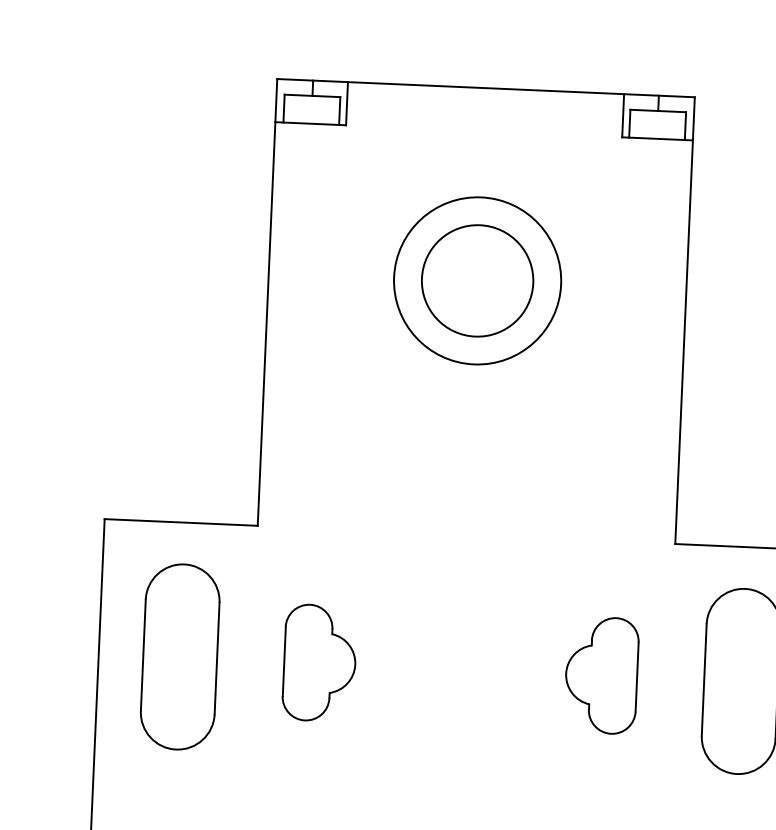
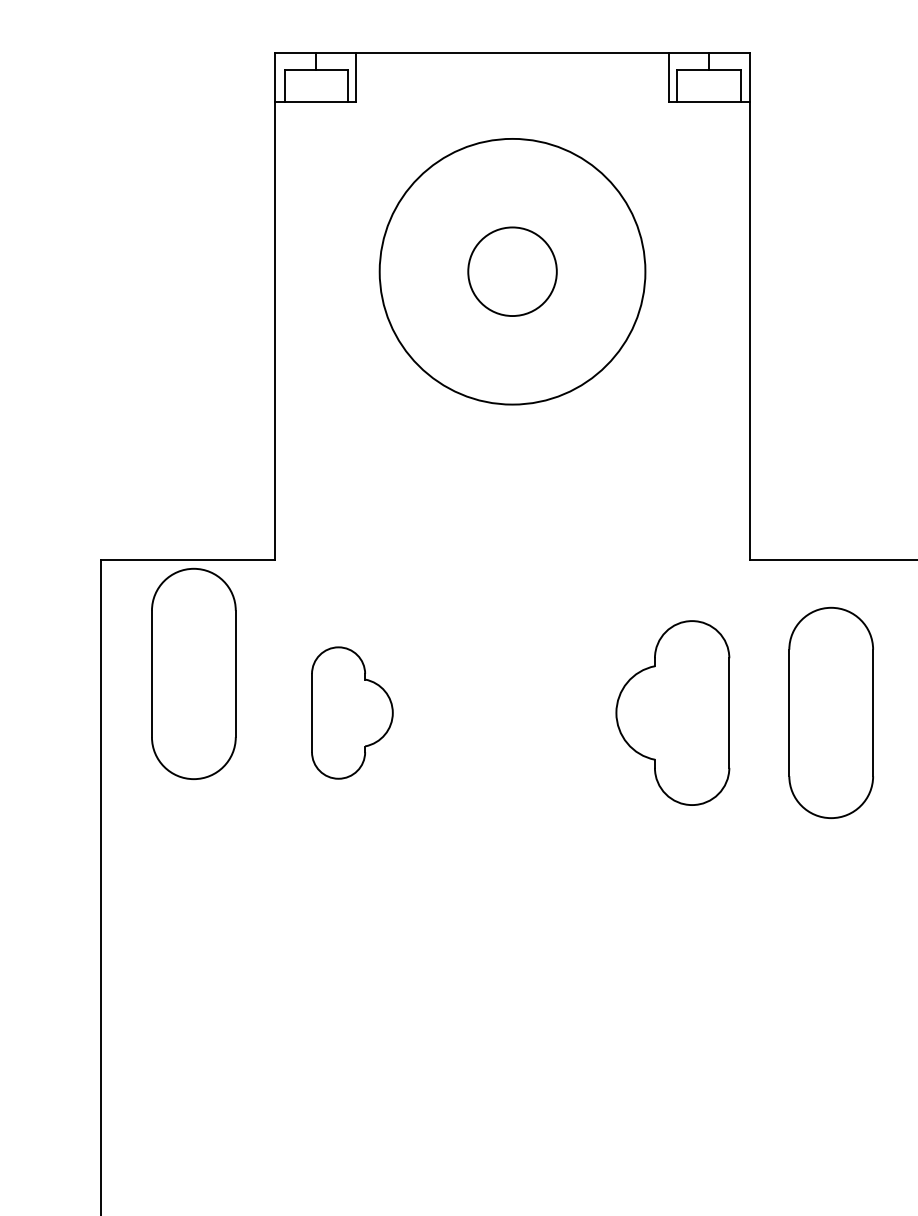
circle: (477, 280) -> (512, 271), size x0.7
circle: (477, 280) -> (512, 271), size x1.4
part: (179, 656) -> (193, 673), moved
part: (601, 674) -> (672, 712), size x1.4

